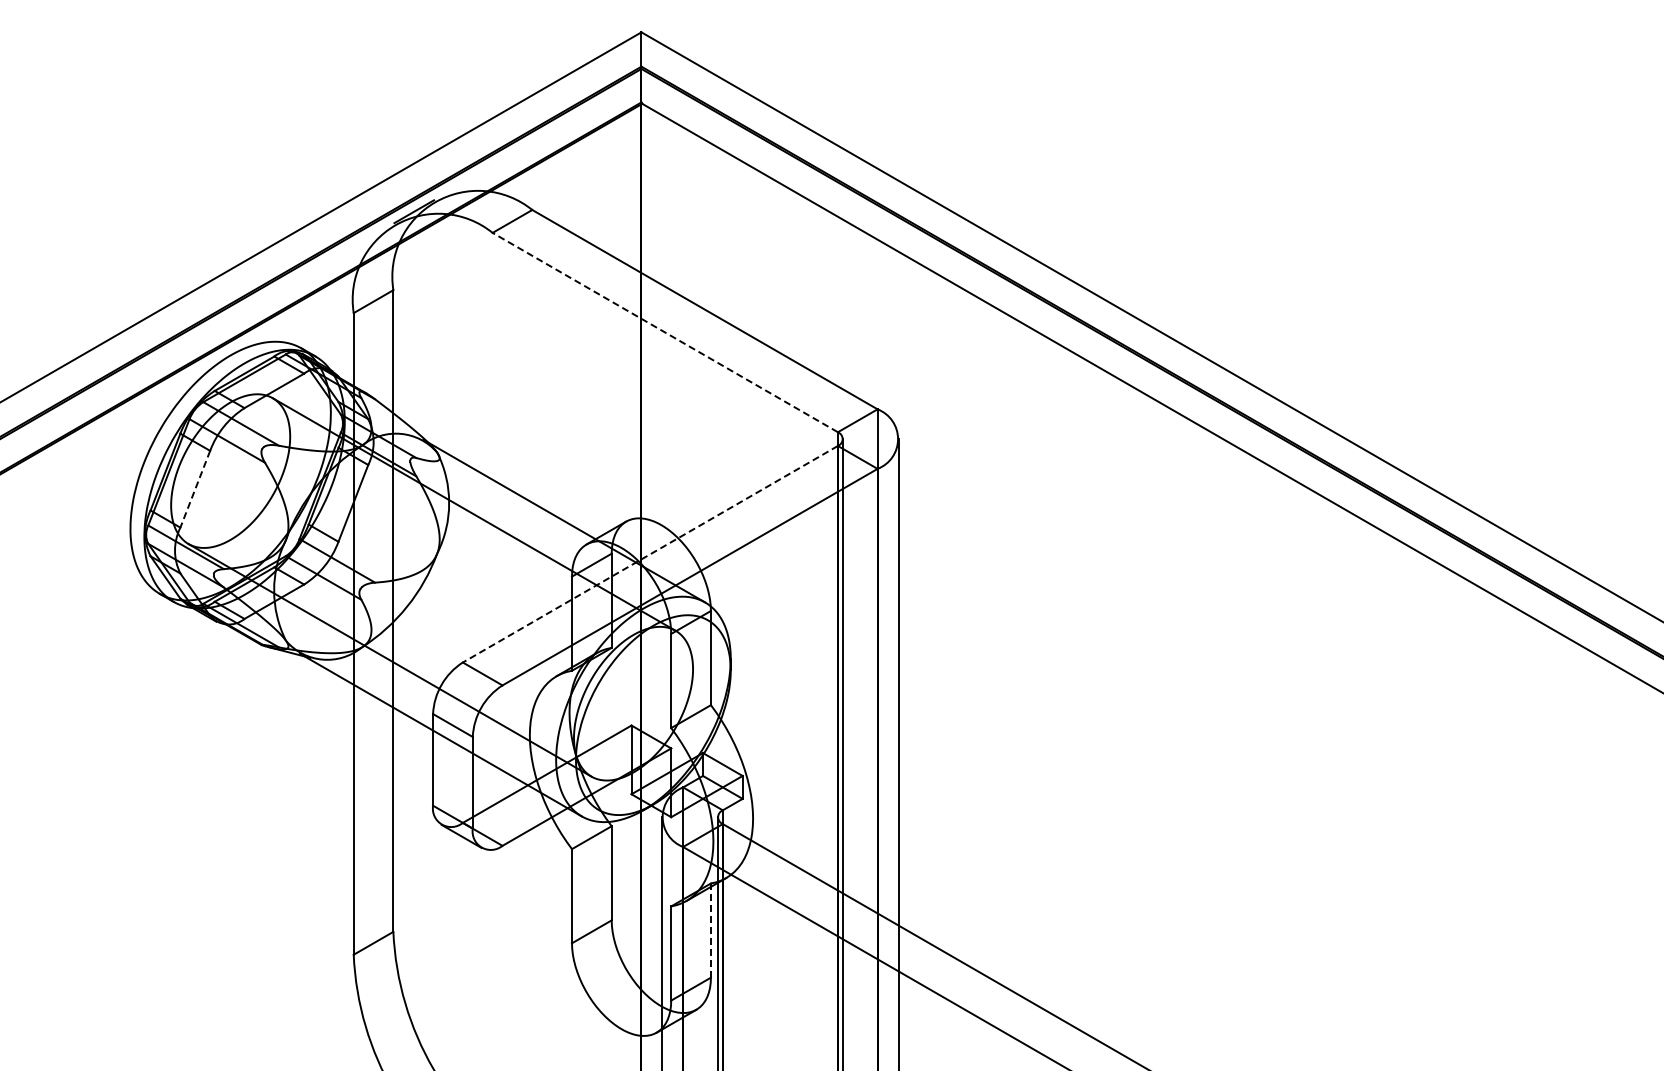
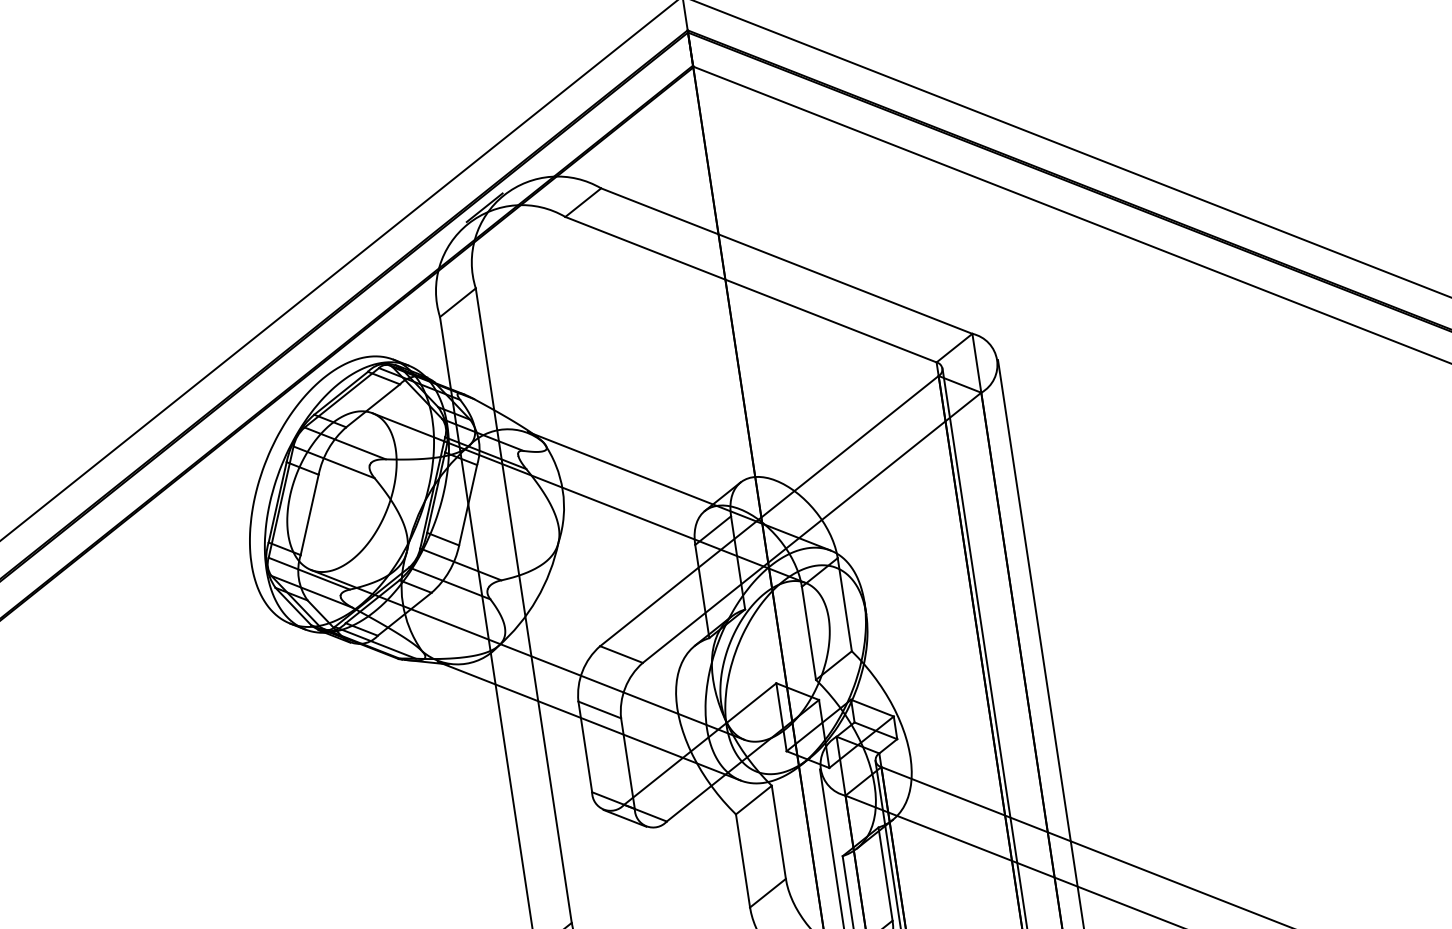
line: (664, 332) -> (750, 289), dashed -> solid
line: (195, 489) -> (309, 515), dashed -> solid
line: (650, 554) -> (769, 511), dashed -> solid
line: (710, 931) -> (885, 875), dashed -> solid

